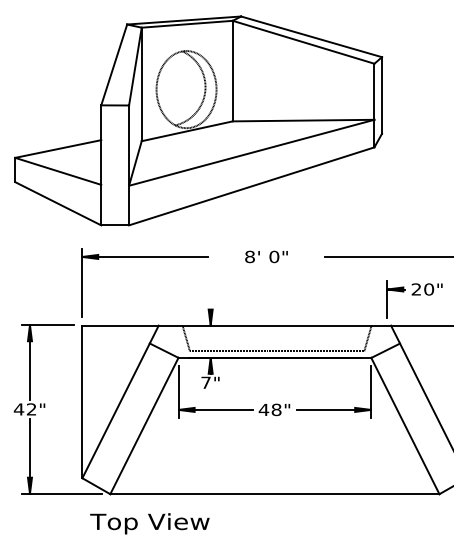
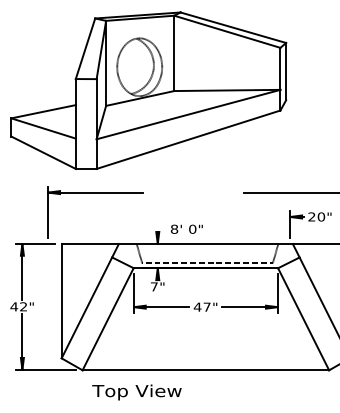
text: (266, 256) -> (186, 228), moved
part: (144, 257) -> (94, 193), moved
text: (276, 409) -> (207, 306), 48" -> 47"
text: (149, 523) -> (136, 392), moved

